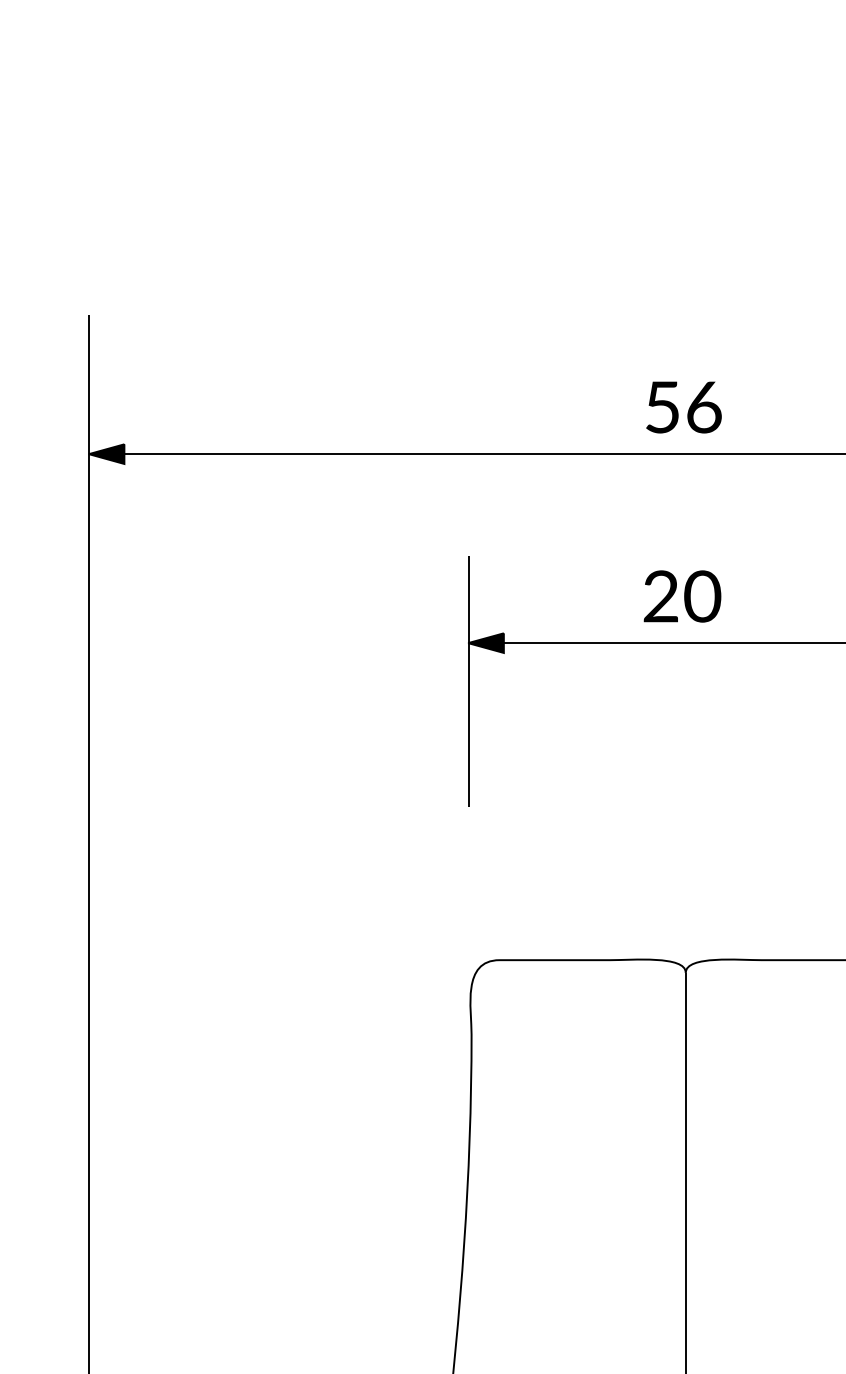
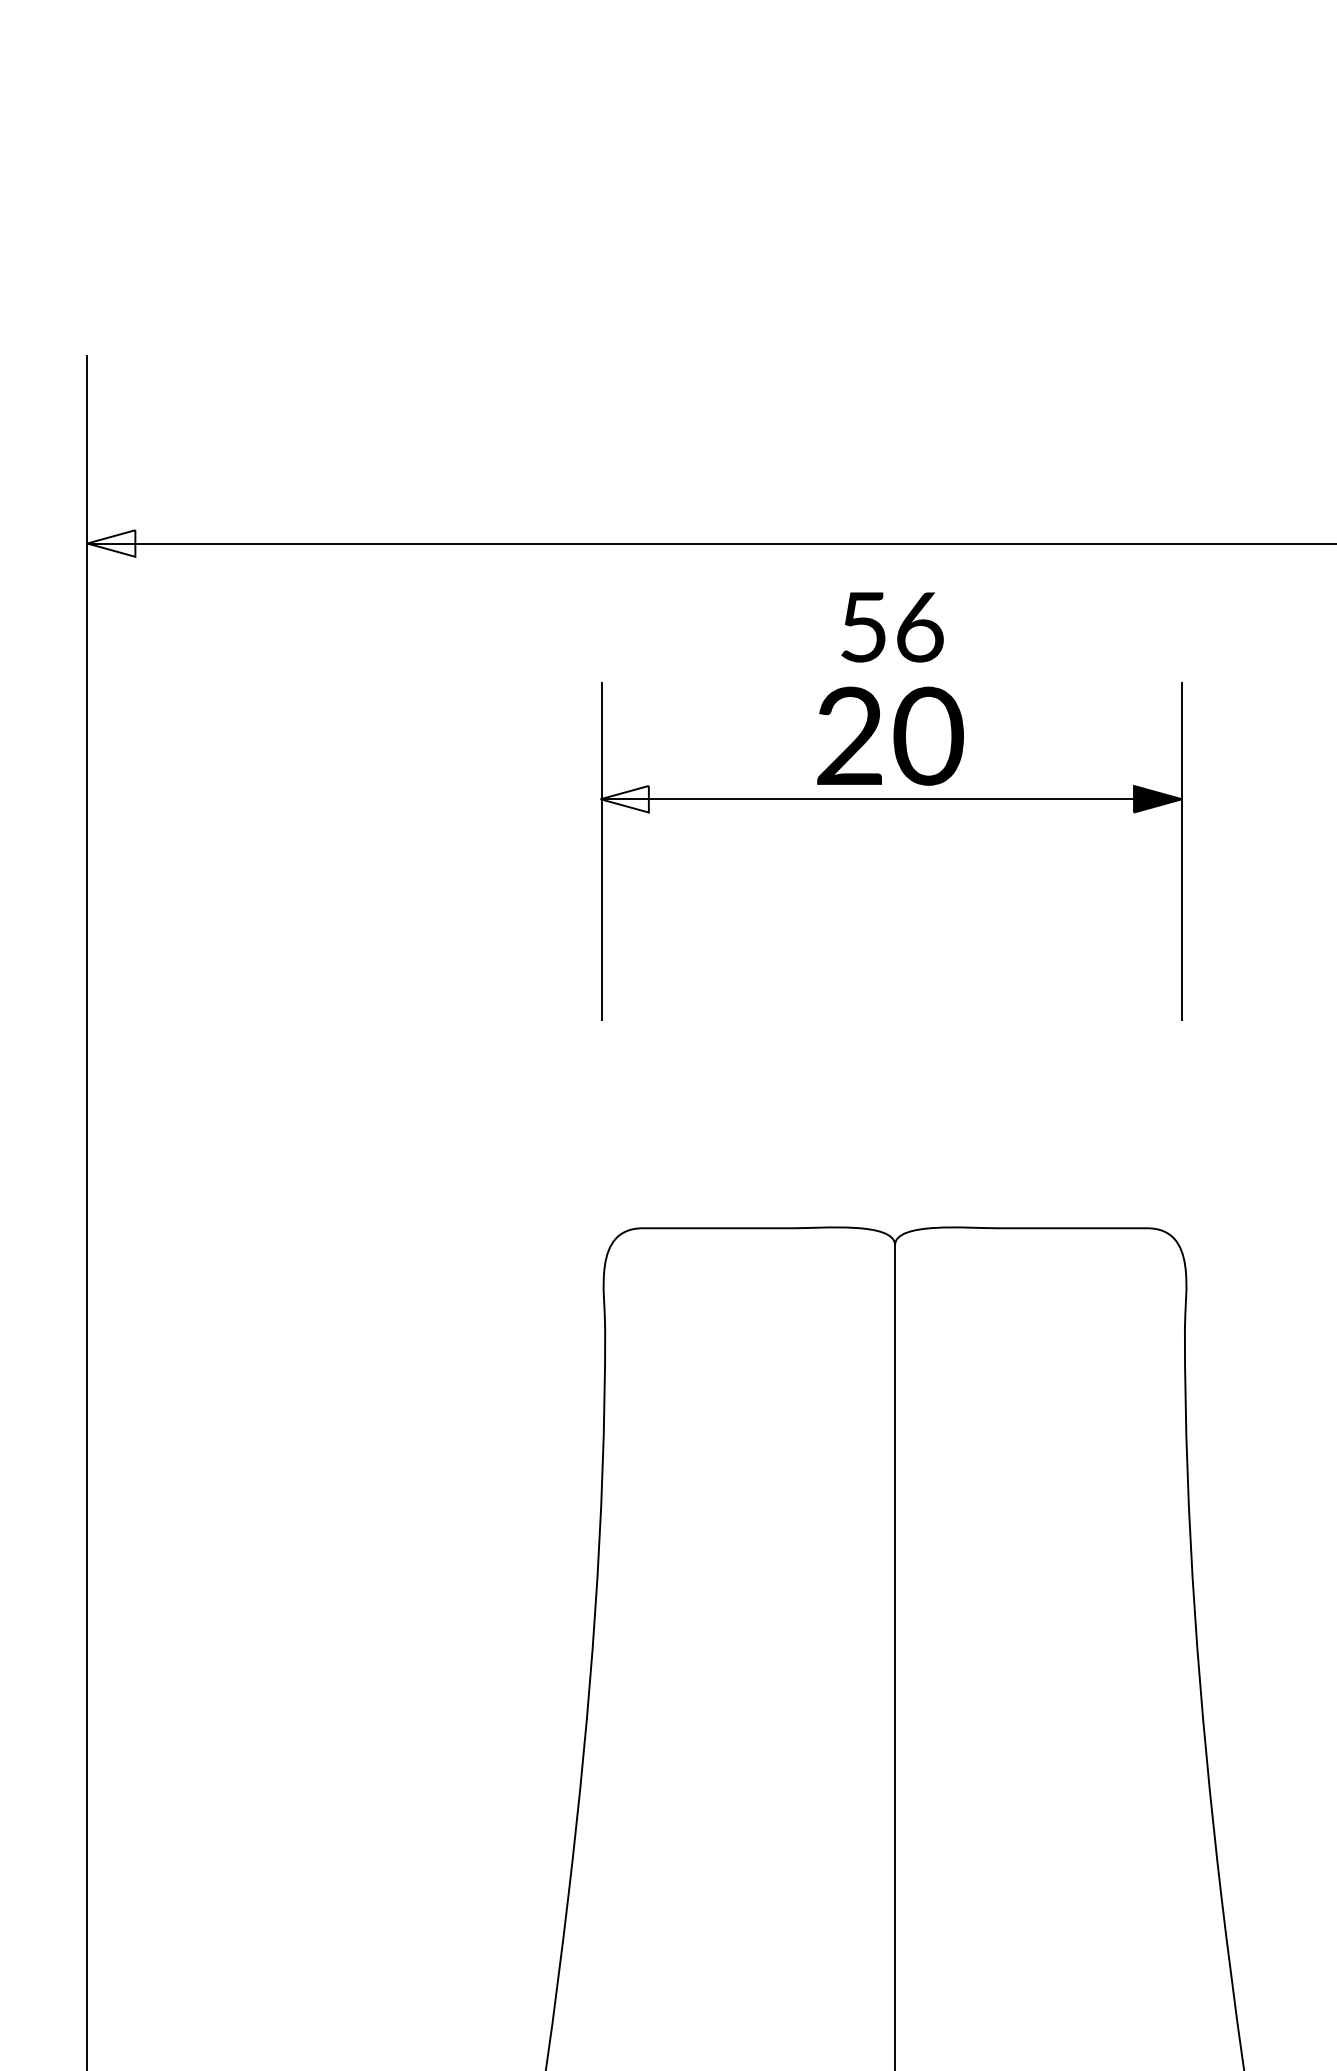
part: (688, 409) -> (898, 630), moved
fill: (106, 454) -> (111, 543), removed
part: (682, 596) -> (890, 735), size x1.4
fill: (485, 642) -> (624, 798), removed

